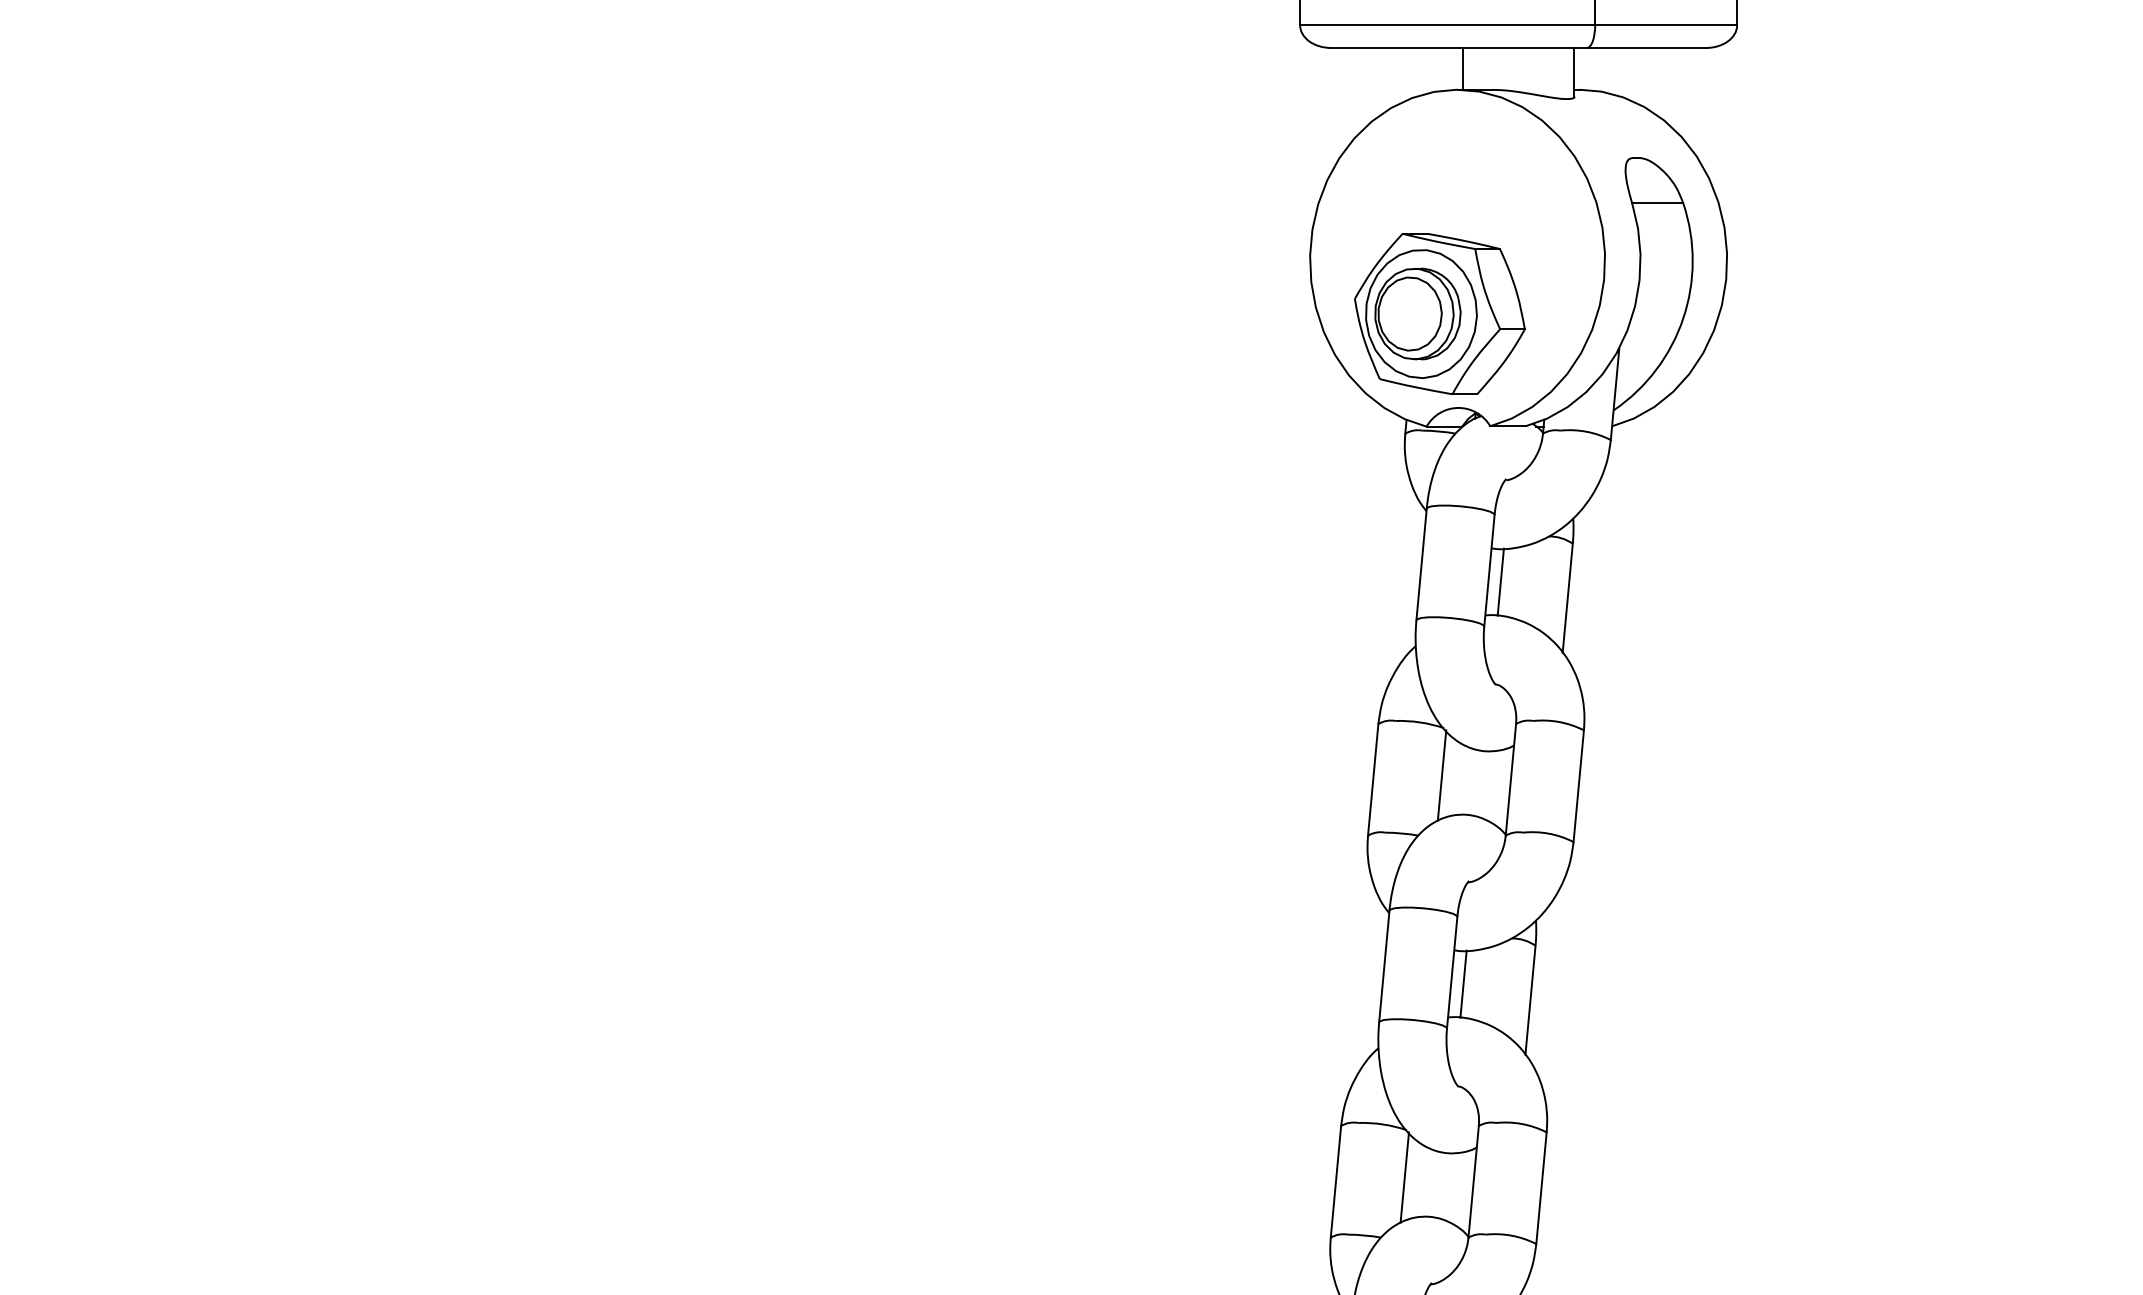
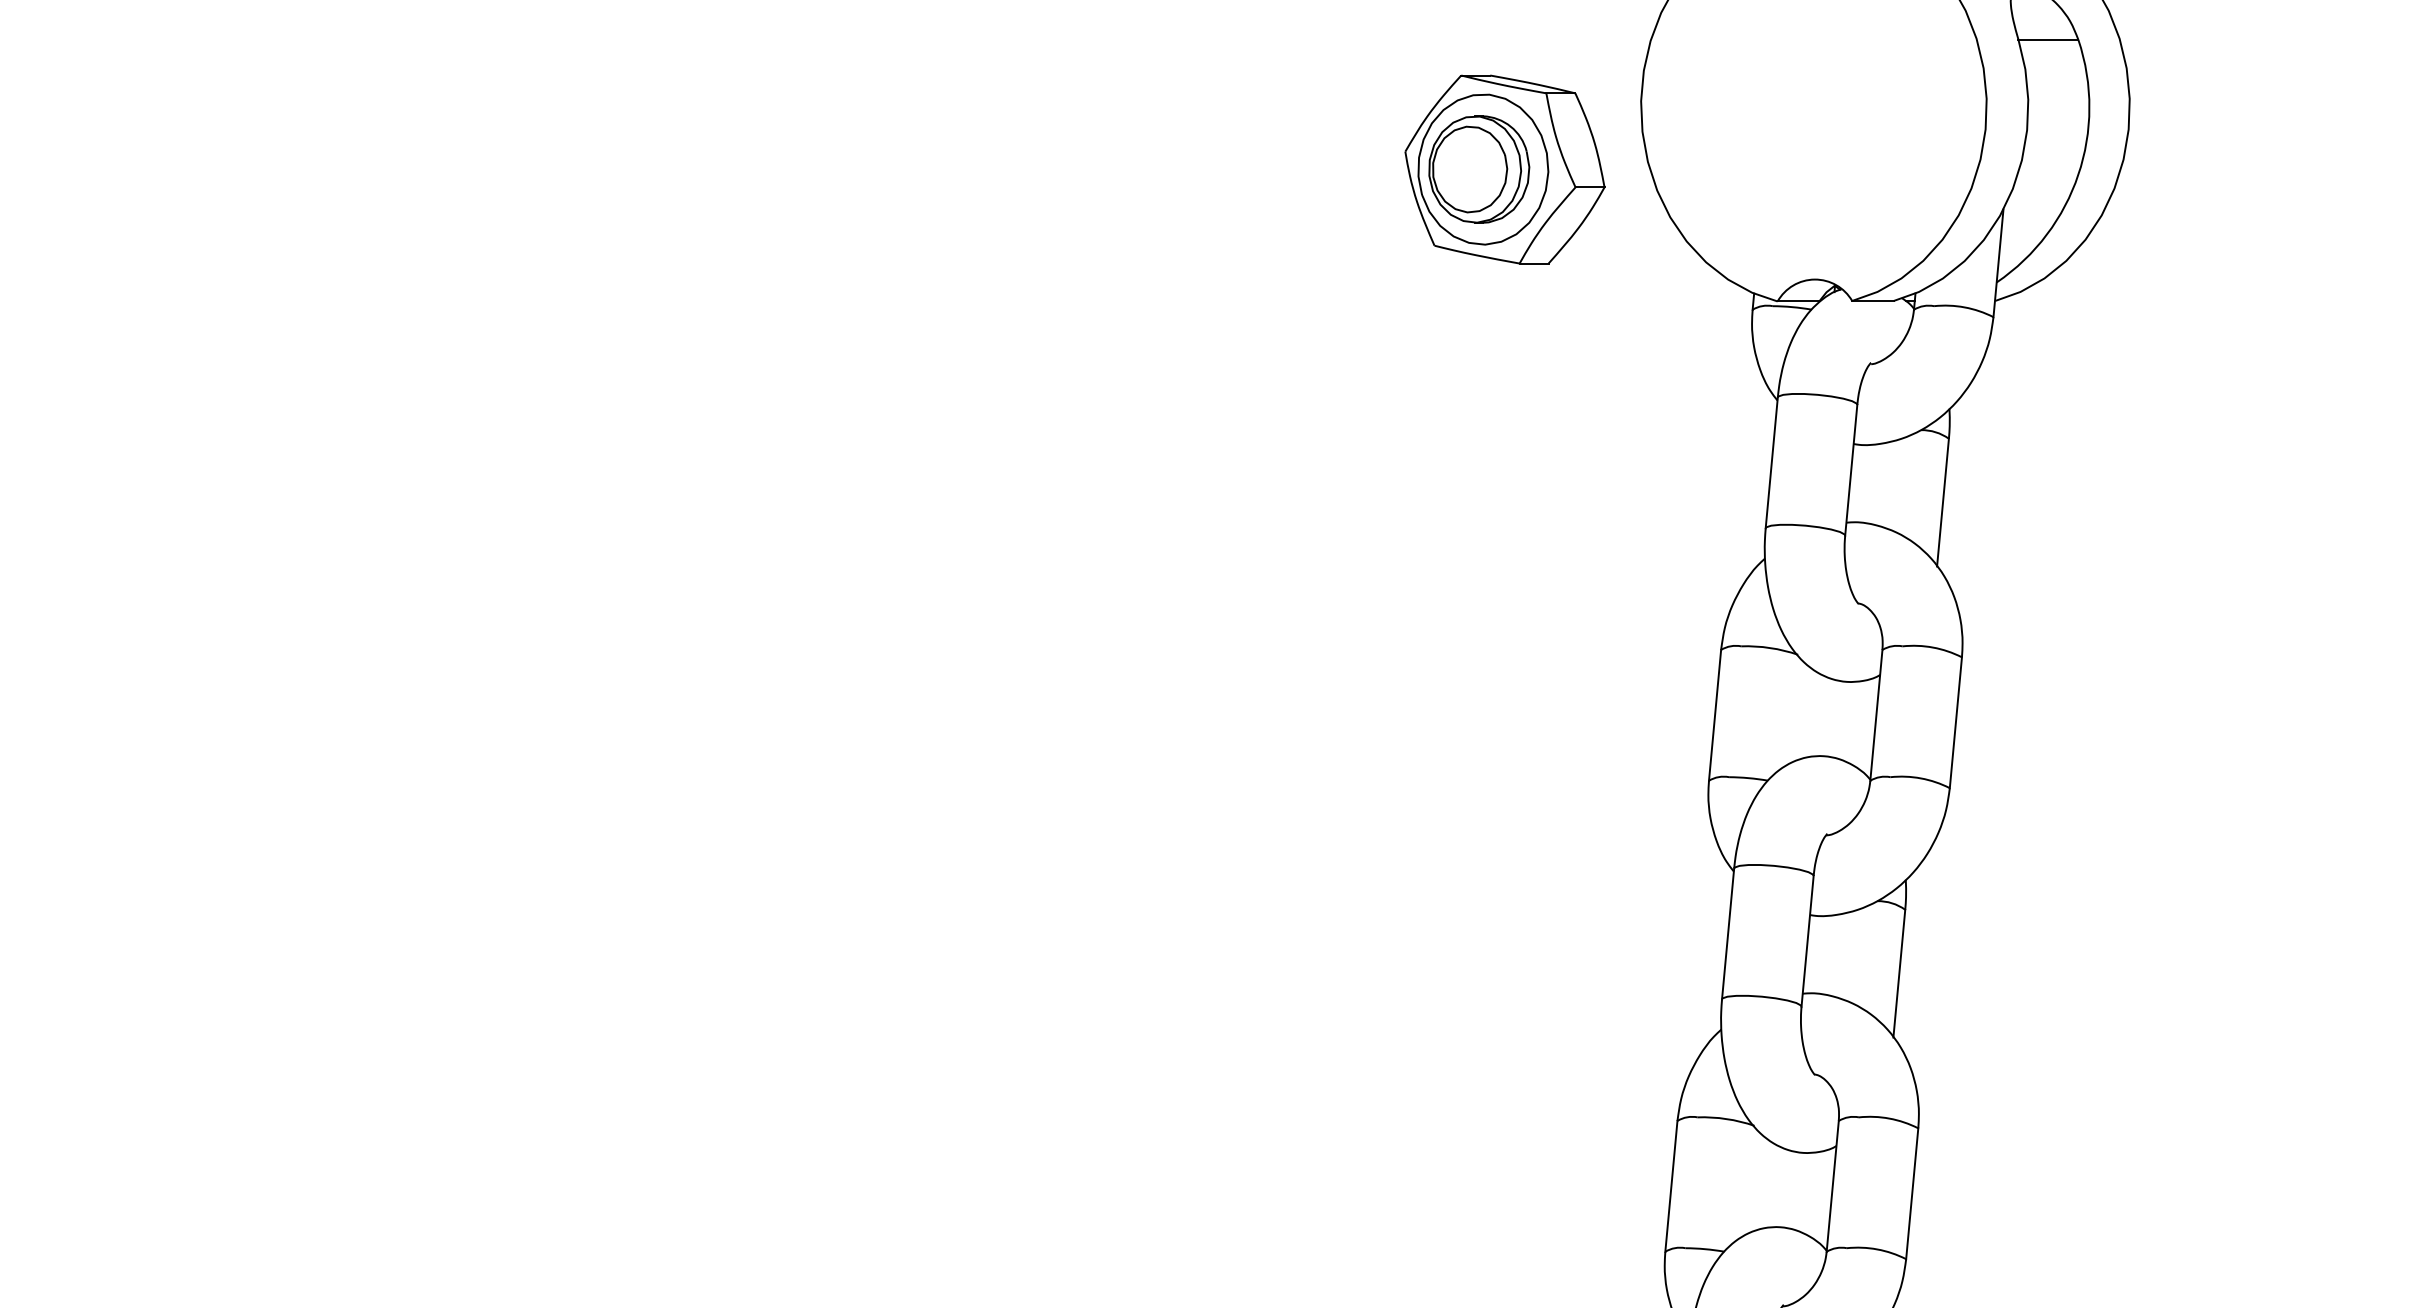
part: (1439, 313) -> (1504, 168), moved
line: (1500, 581) -> (1864, 482), removed
line: (1441, 775) -> (1795, 710), removed
line: (1463, 983) -> (1820, 953), removed
line: (1404, 1177) -> (1751, 1181), removed

